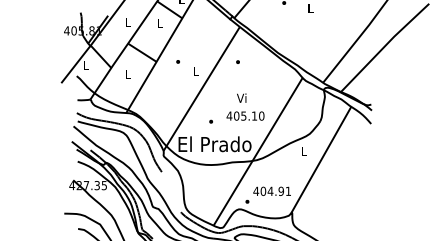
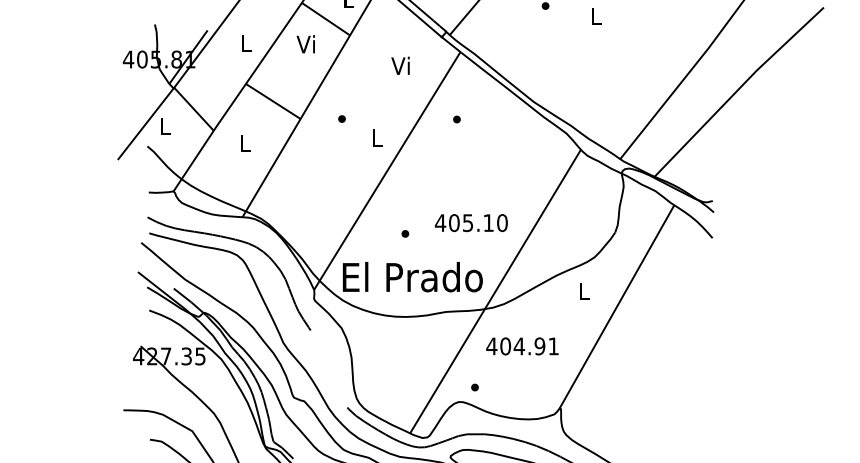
text: (159, 22) -> (306, 43), L -> Vi
text: (241, 97) -> (400, 64), moved
text: (271, 190) -> (521, 344), moved

